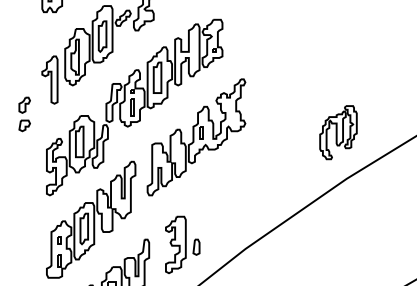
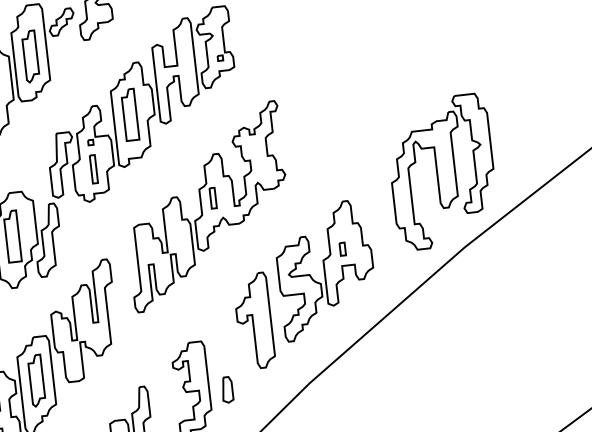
part: (338, 132) -> (442, 171), size x1.67
part: (249, 189) -> (304, 283), added

